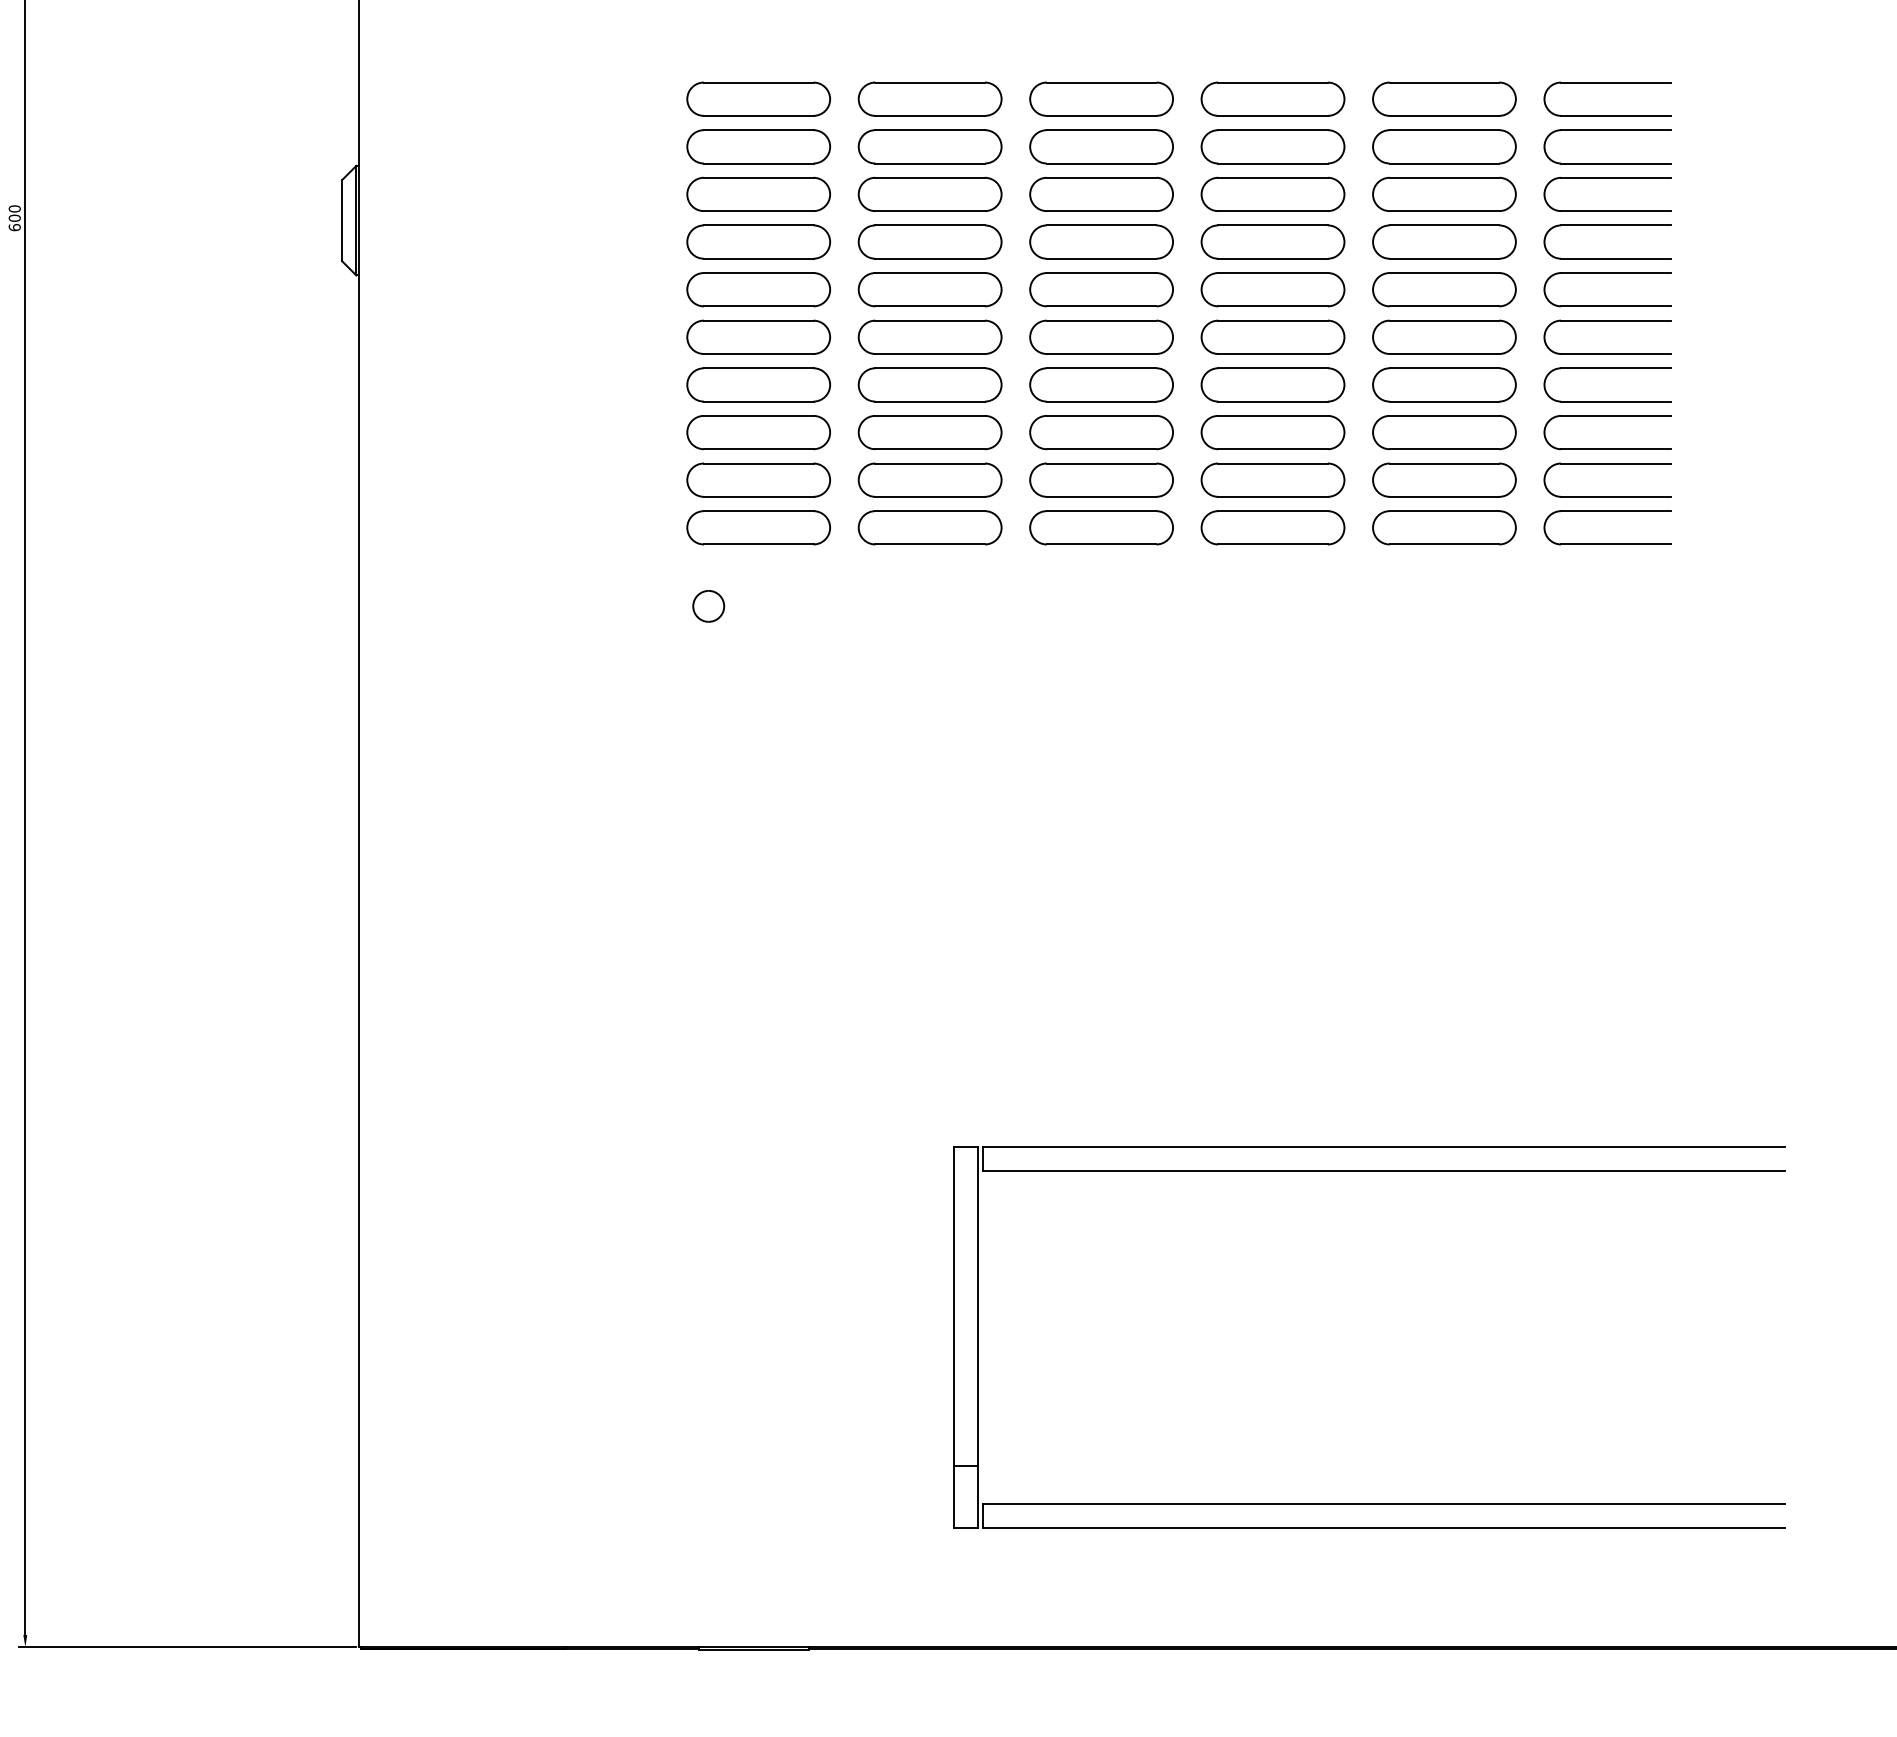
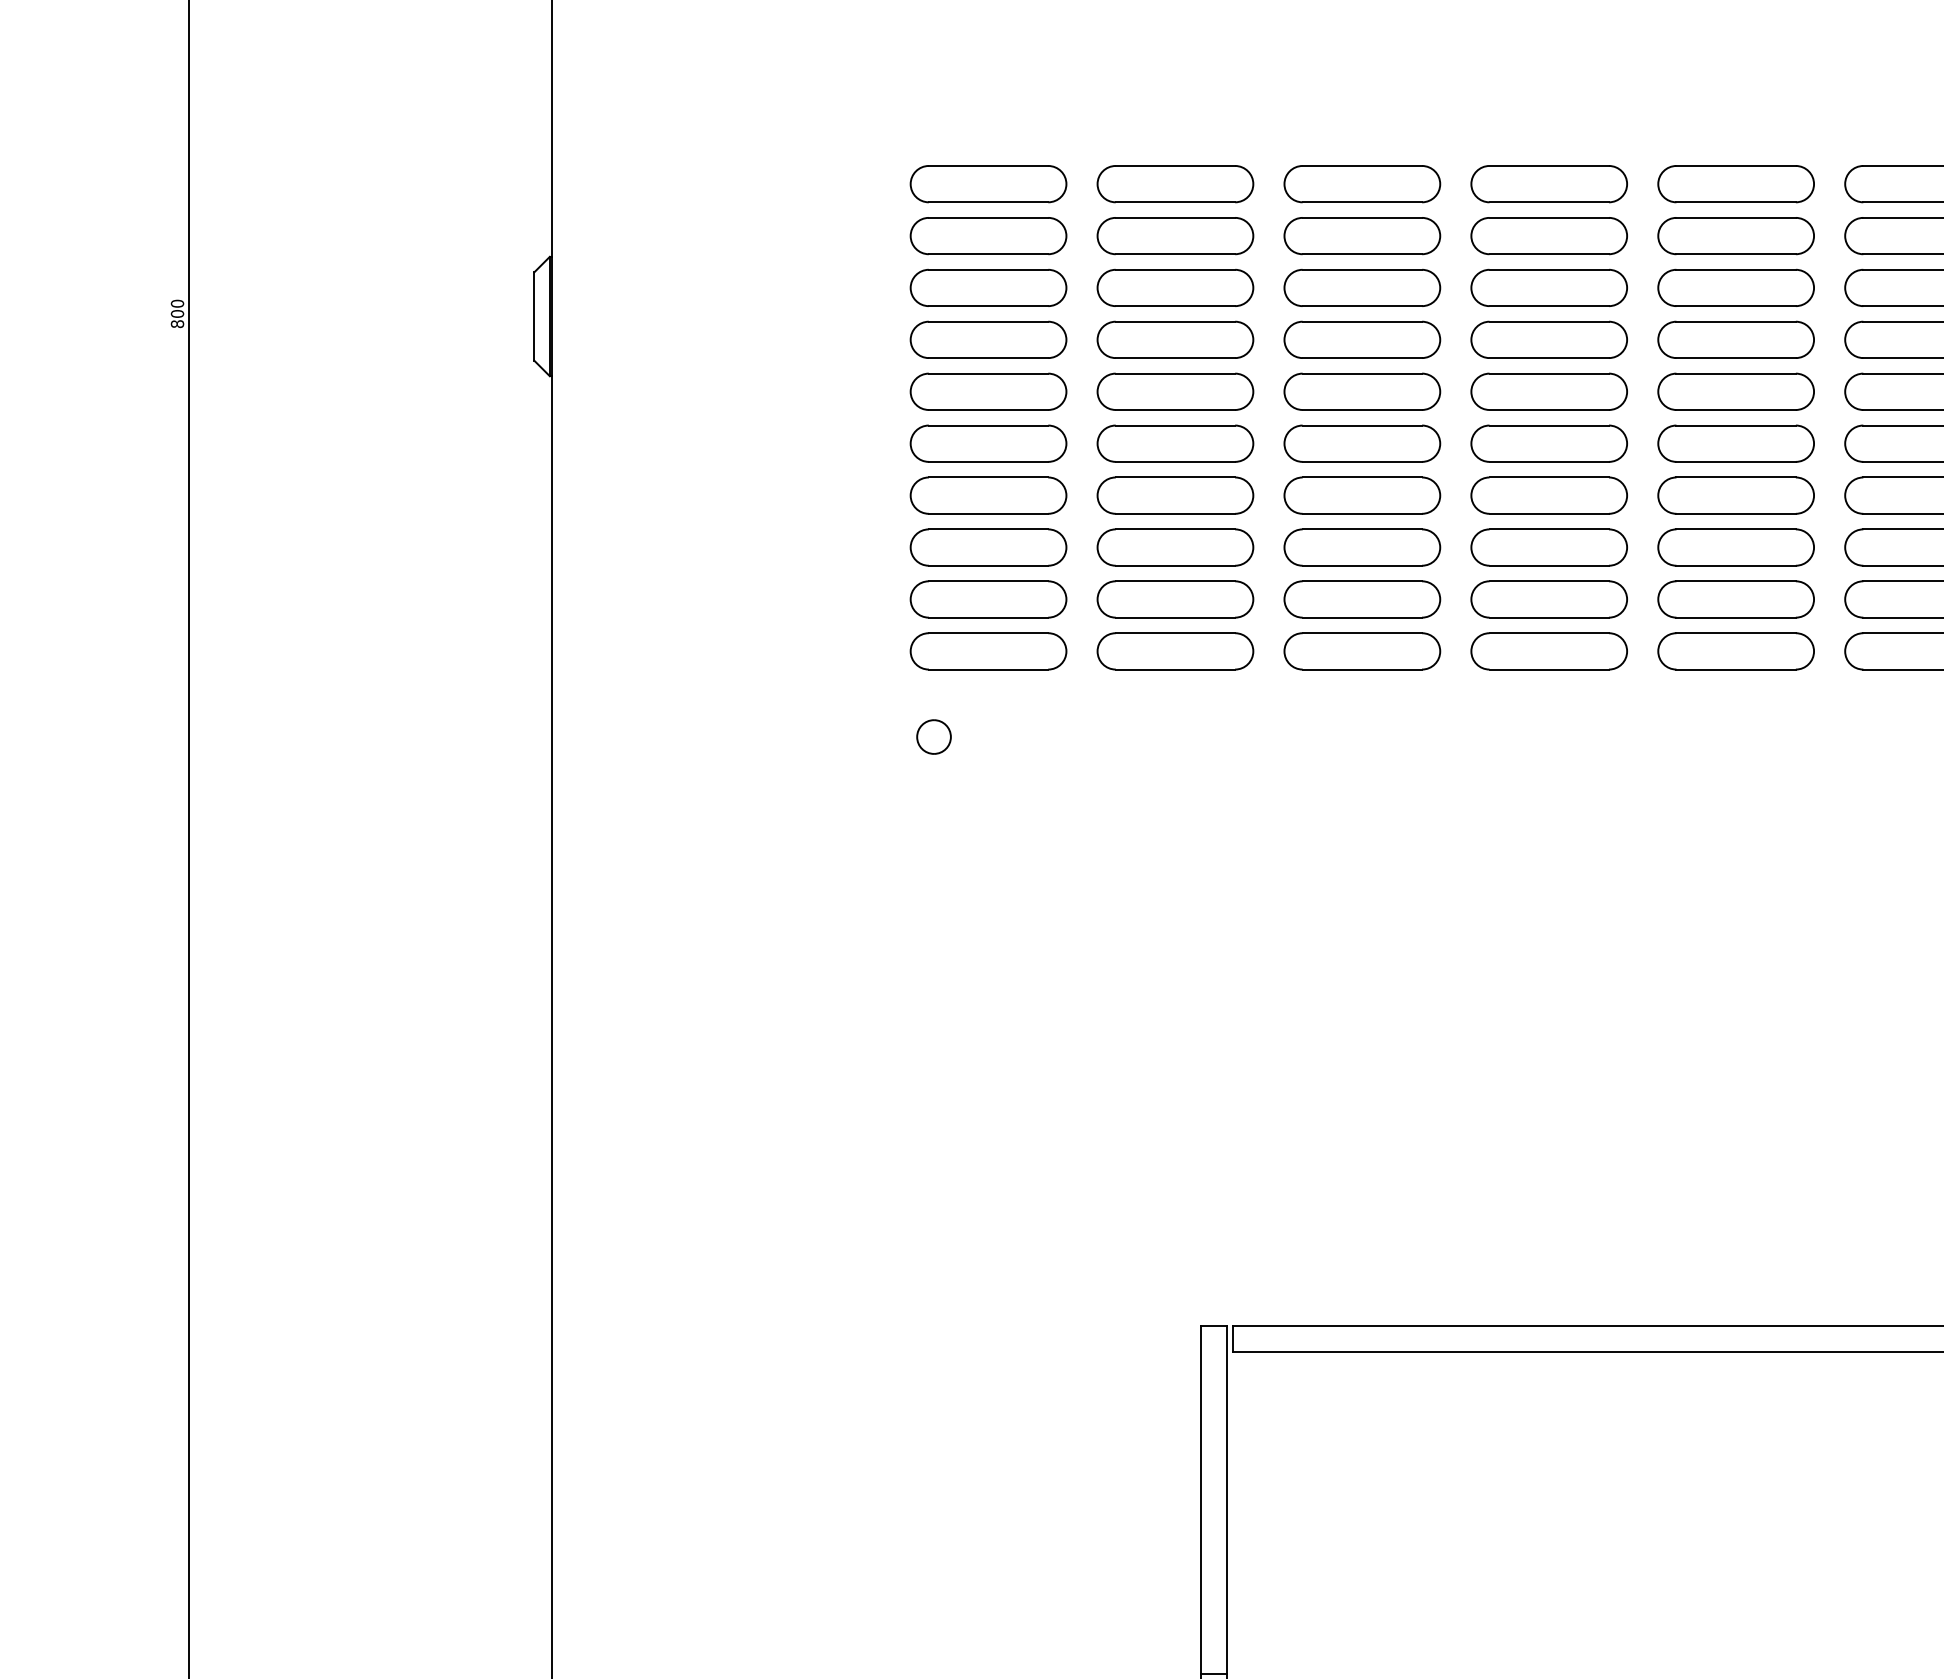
text: (14, 227) -> (177, 323), 600 -> 800

